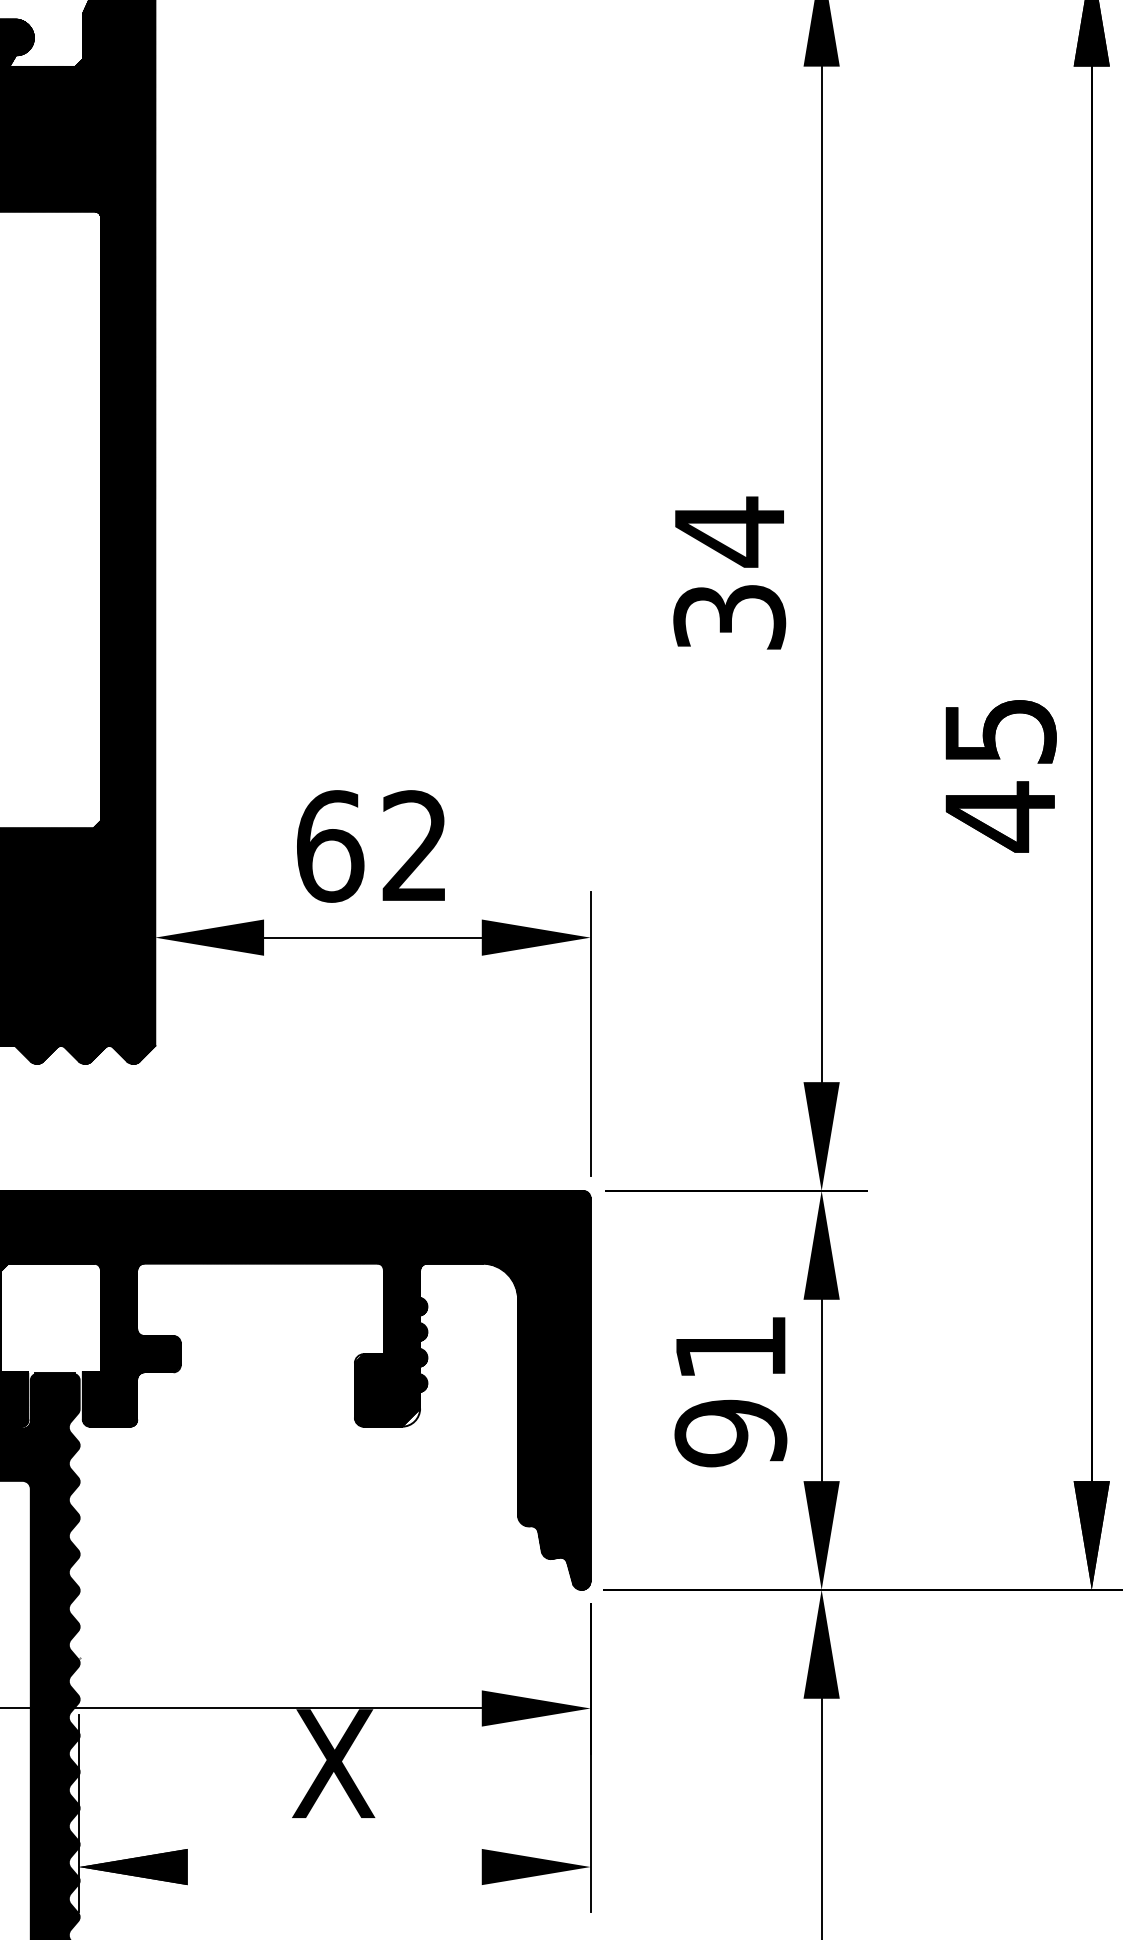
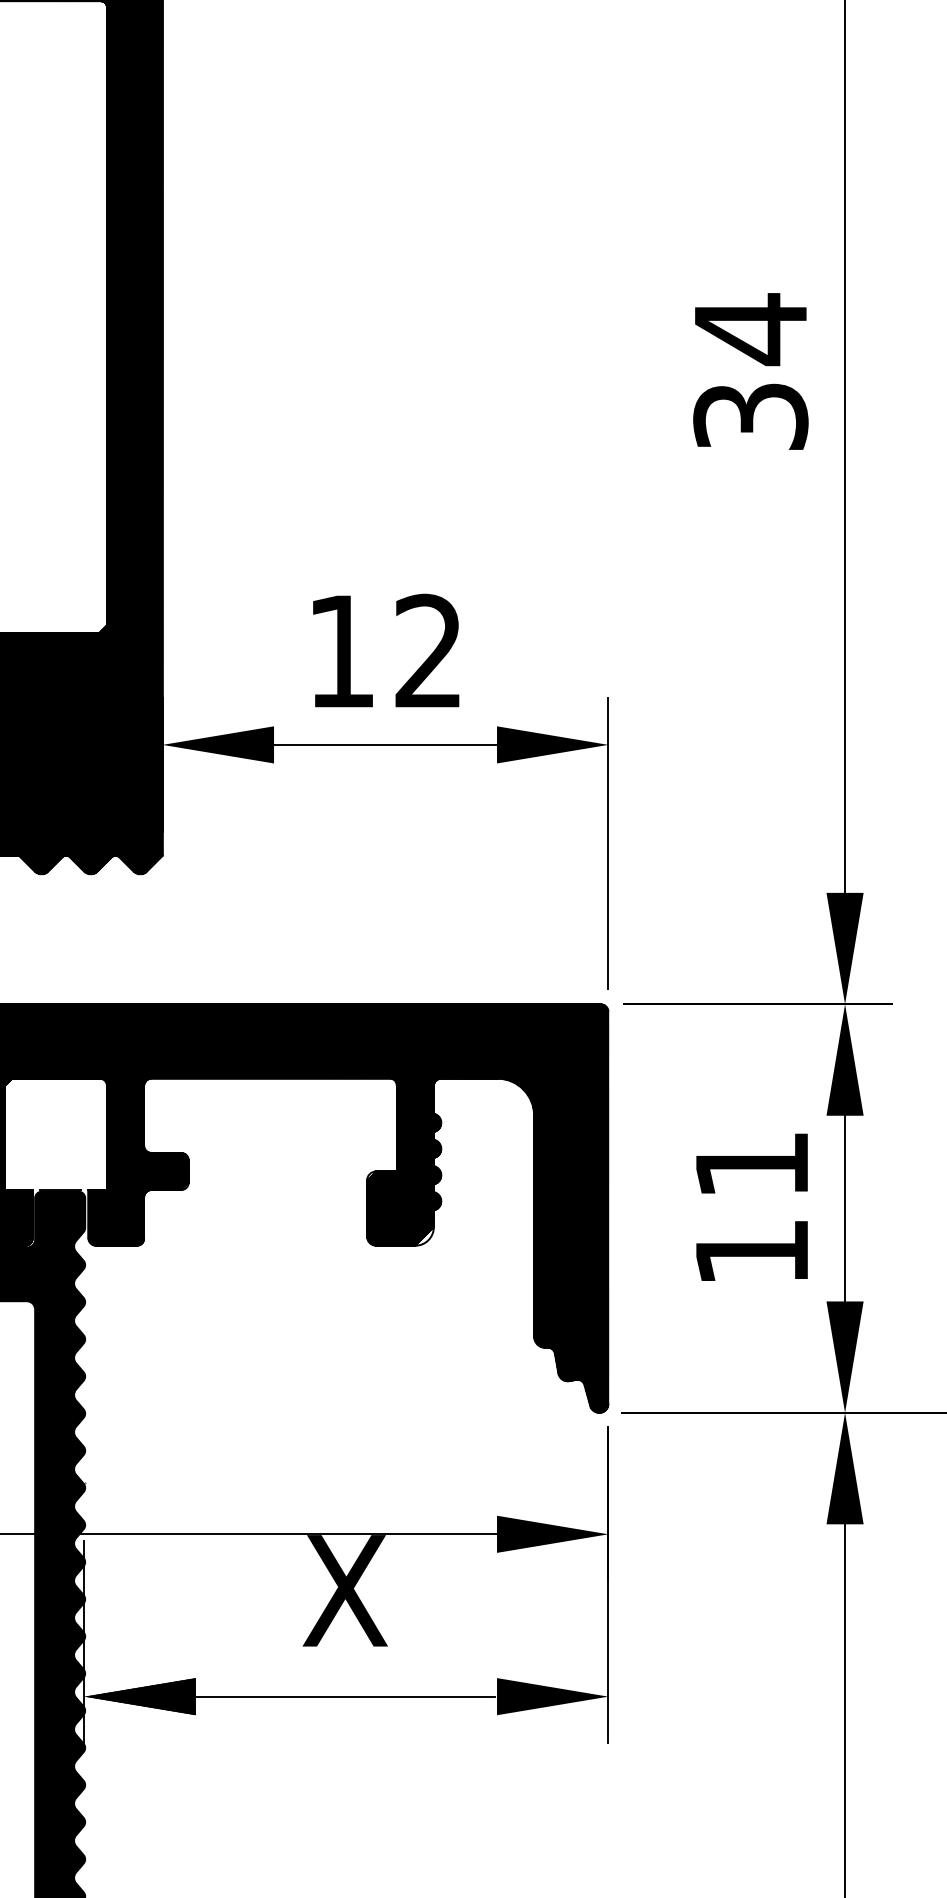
text: (330, 846) -> (342, 651), 62 -> 12
text: (730, 1433) -> (751, 1252), 91 -> 11
line: (333, 1867) -> (345, 1697), added

